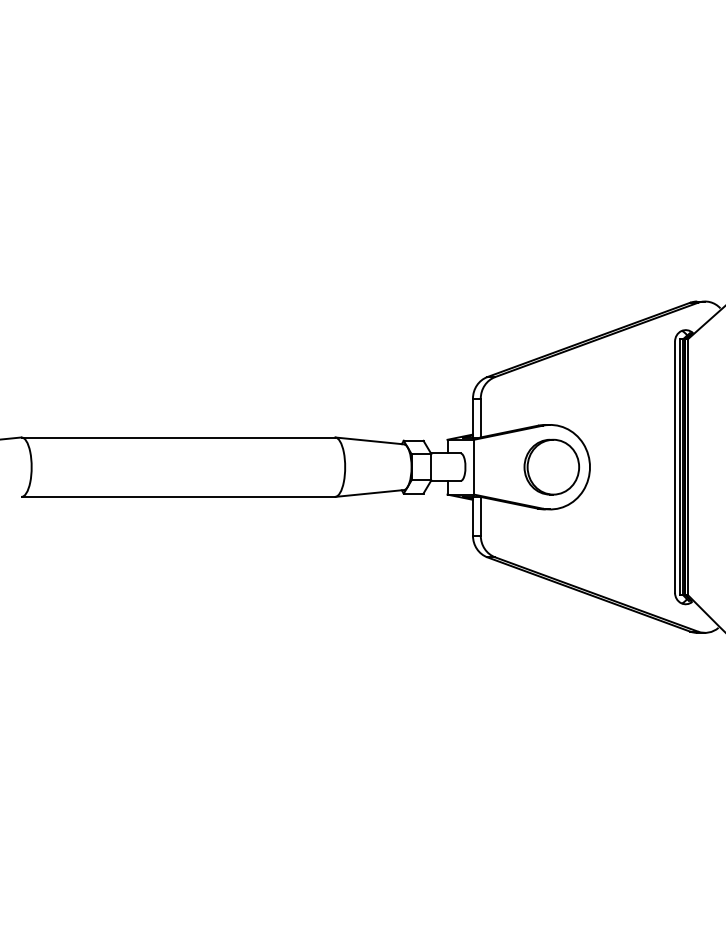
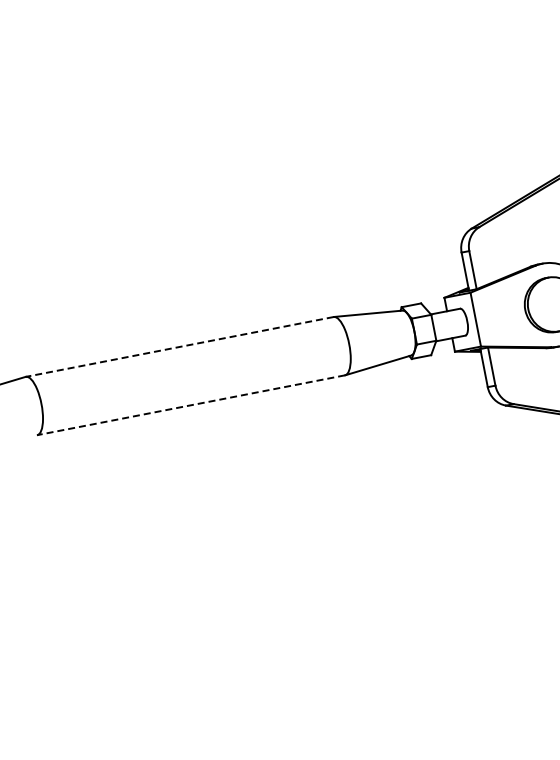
line: (178, 437) -> (179, 346), solid -> dashed
line: (178, 496) -> (191, 404), solid -> dashed

